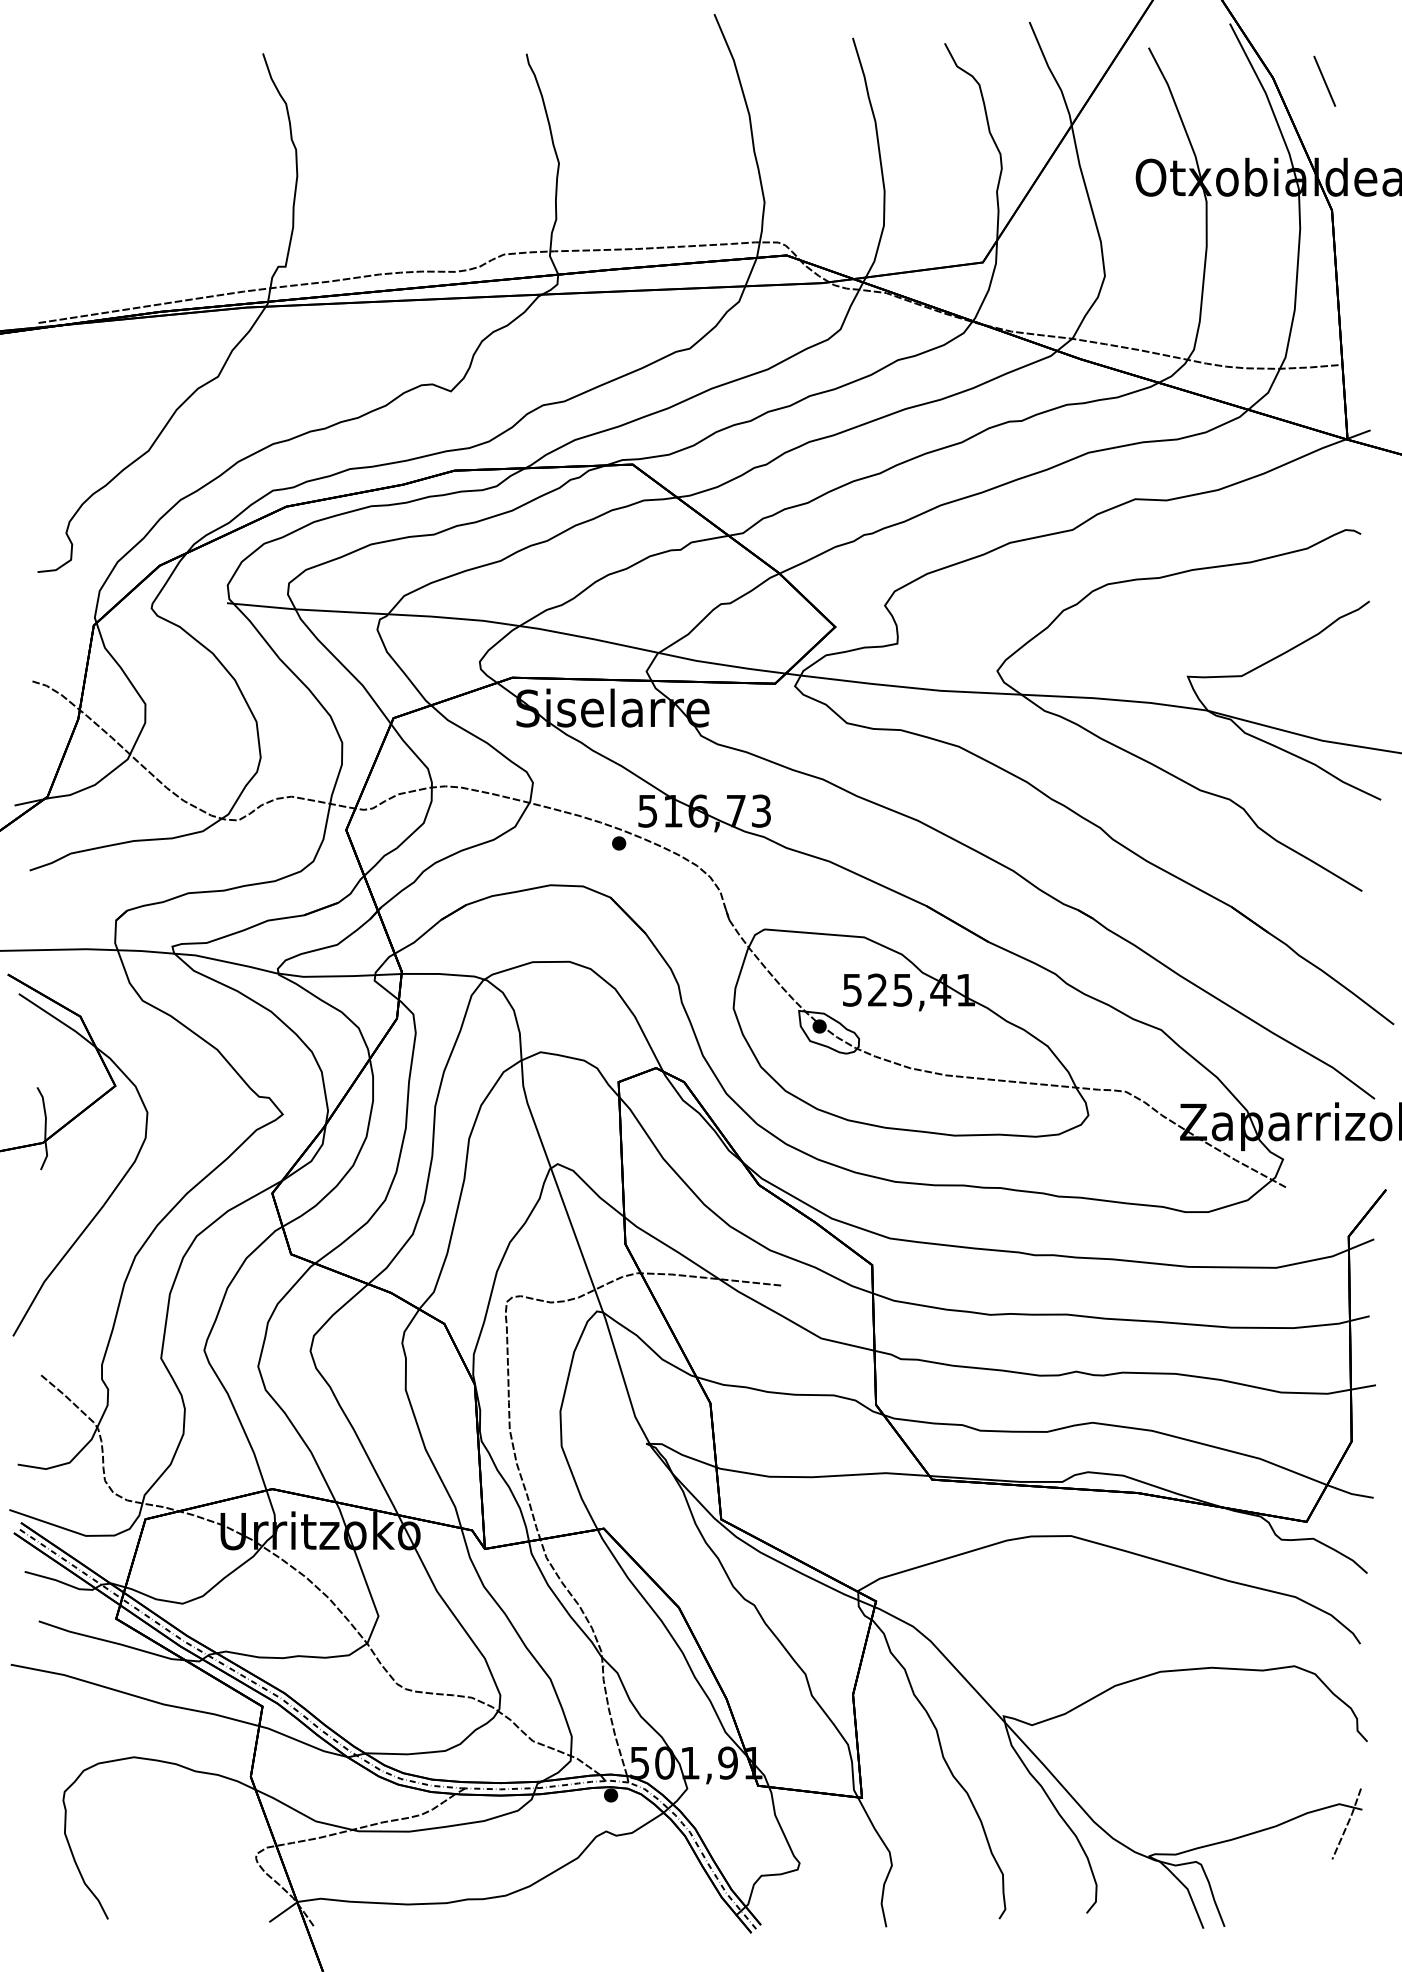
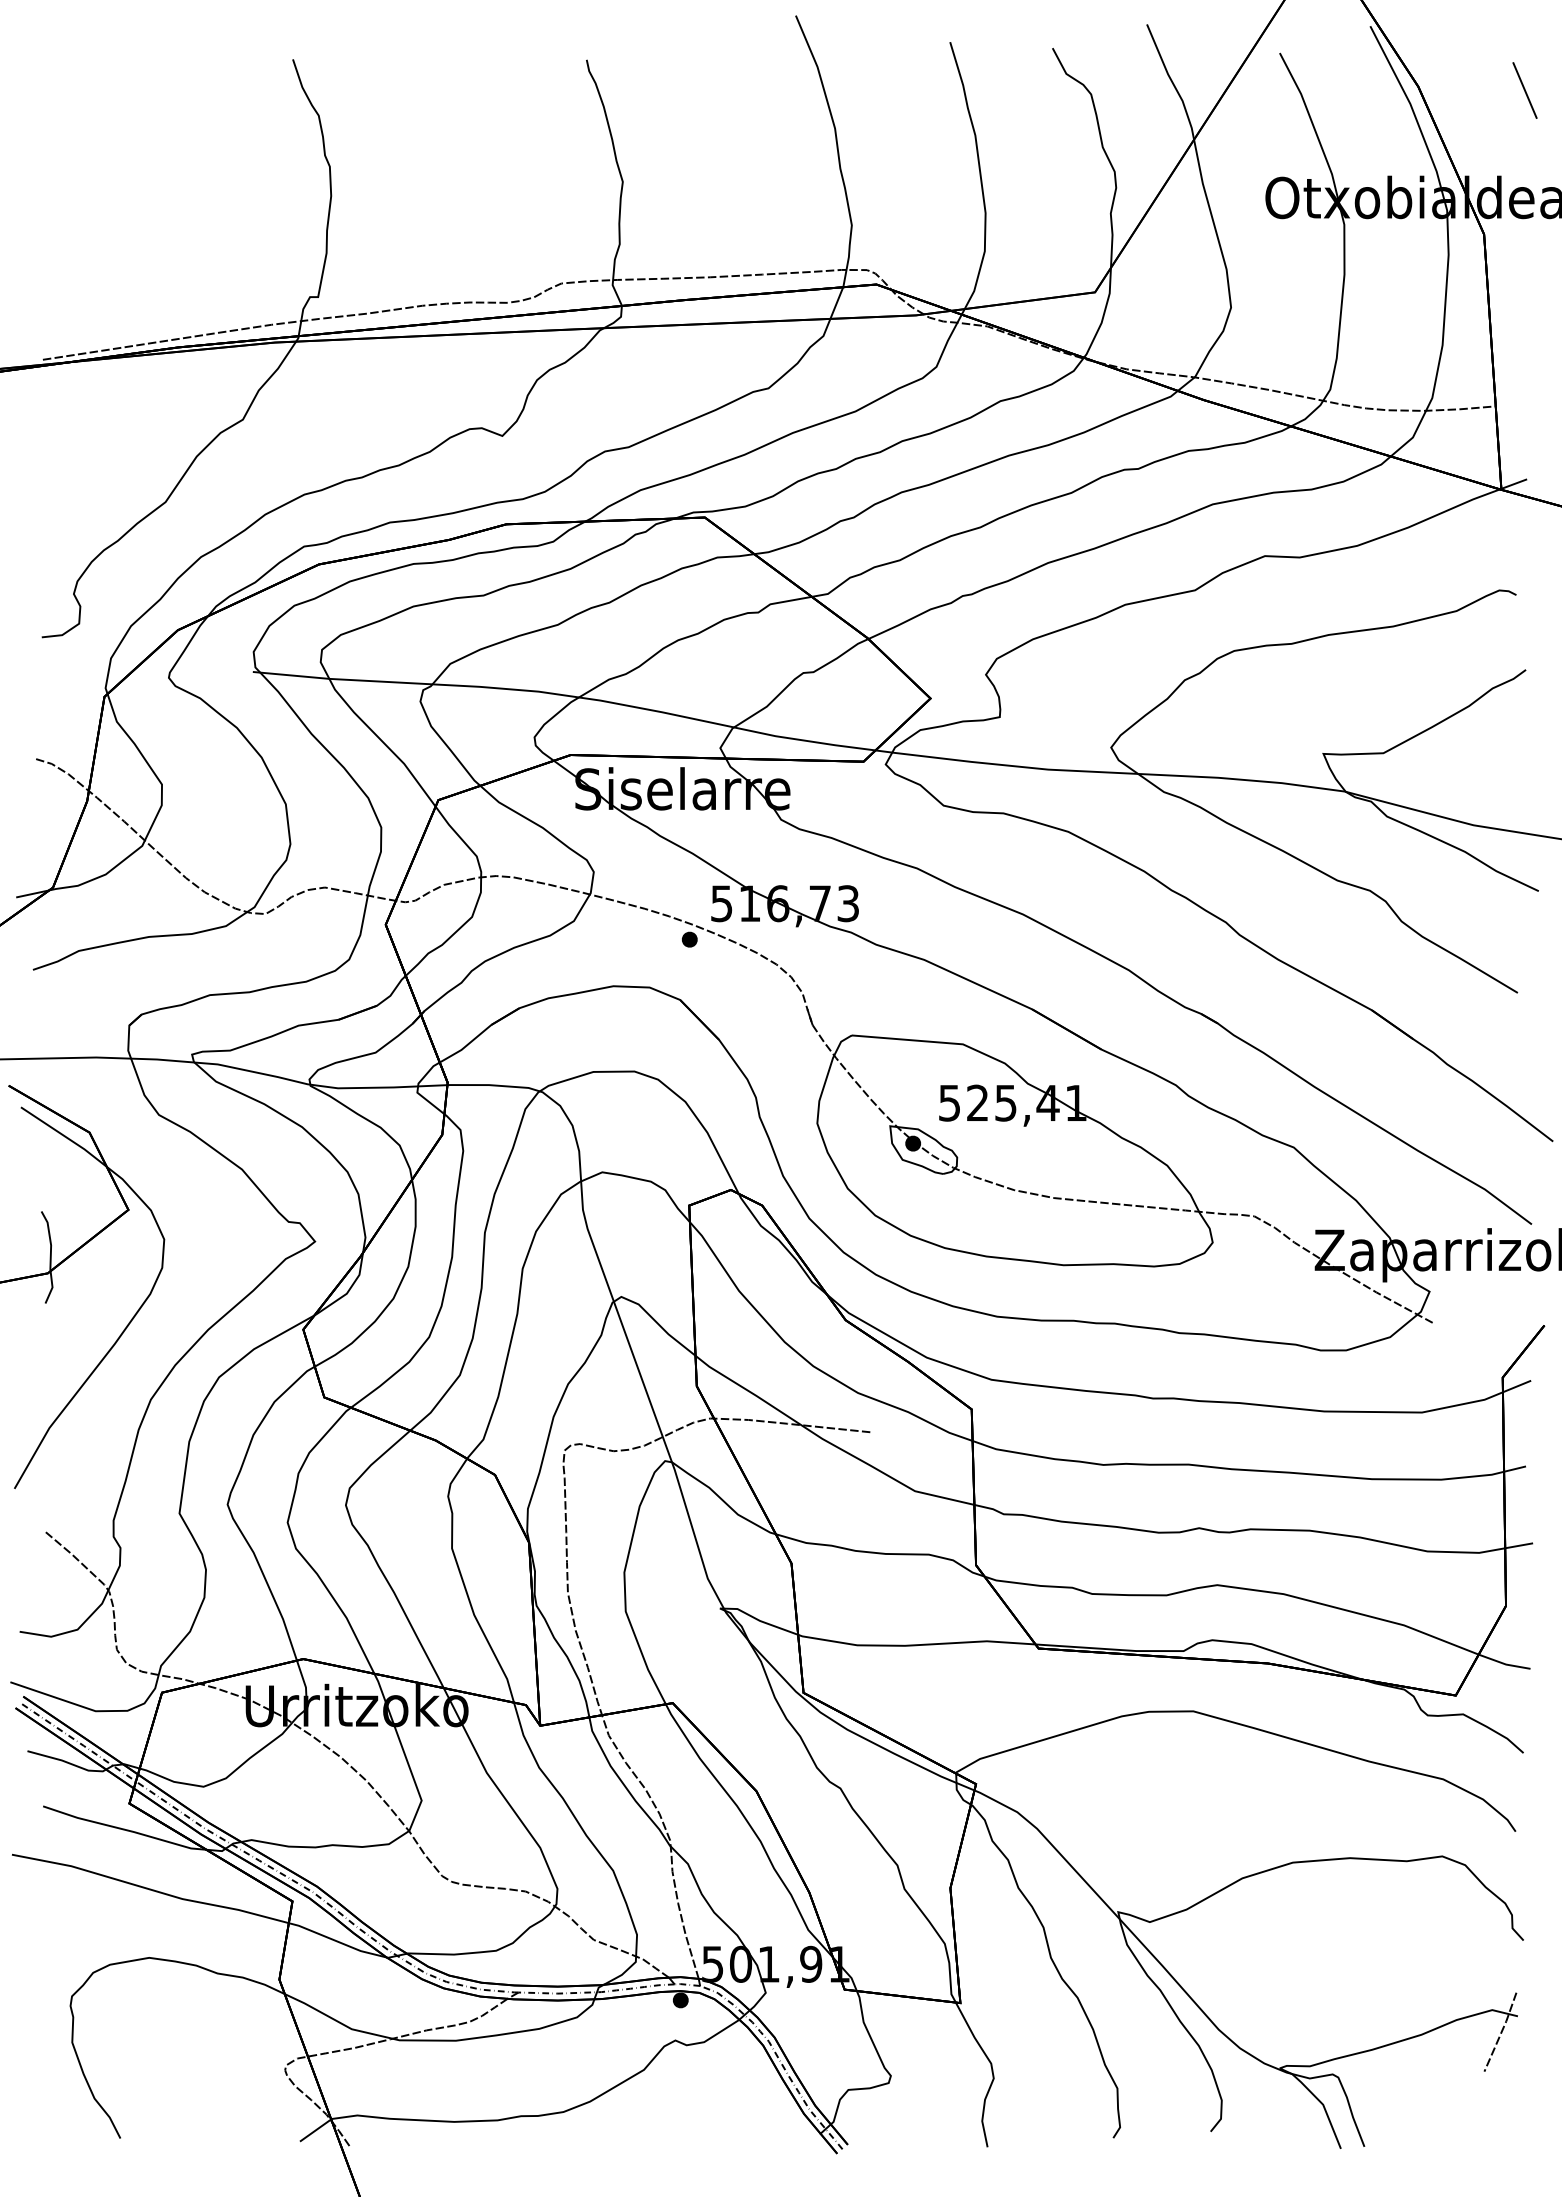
line: (1324, 80) -> (1524, 89), moved

